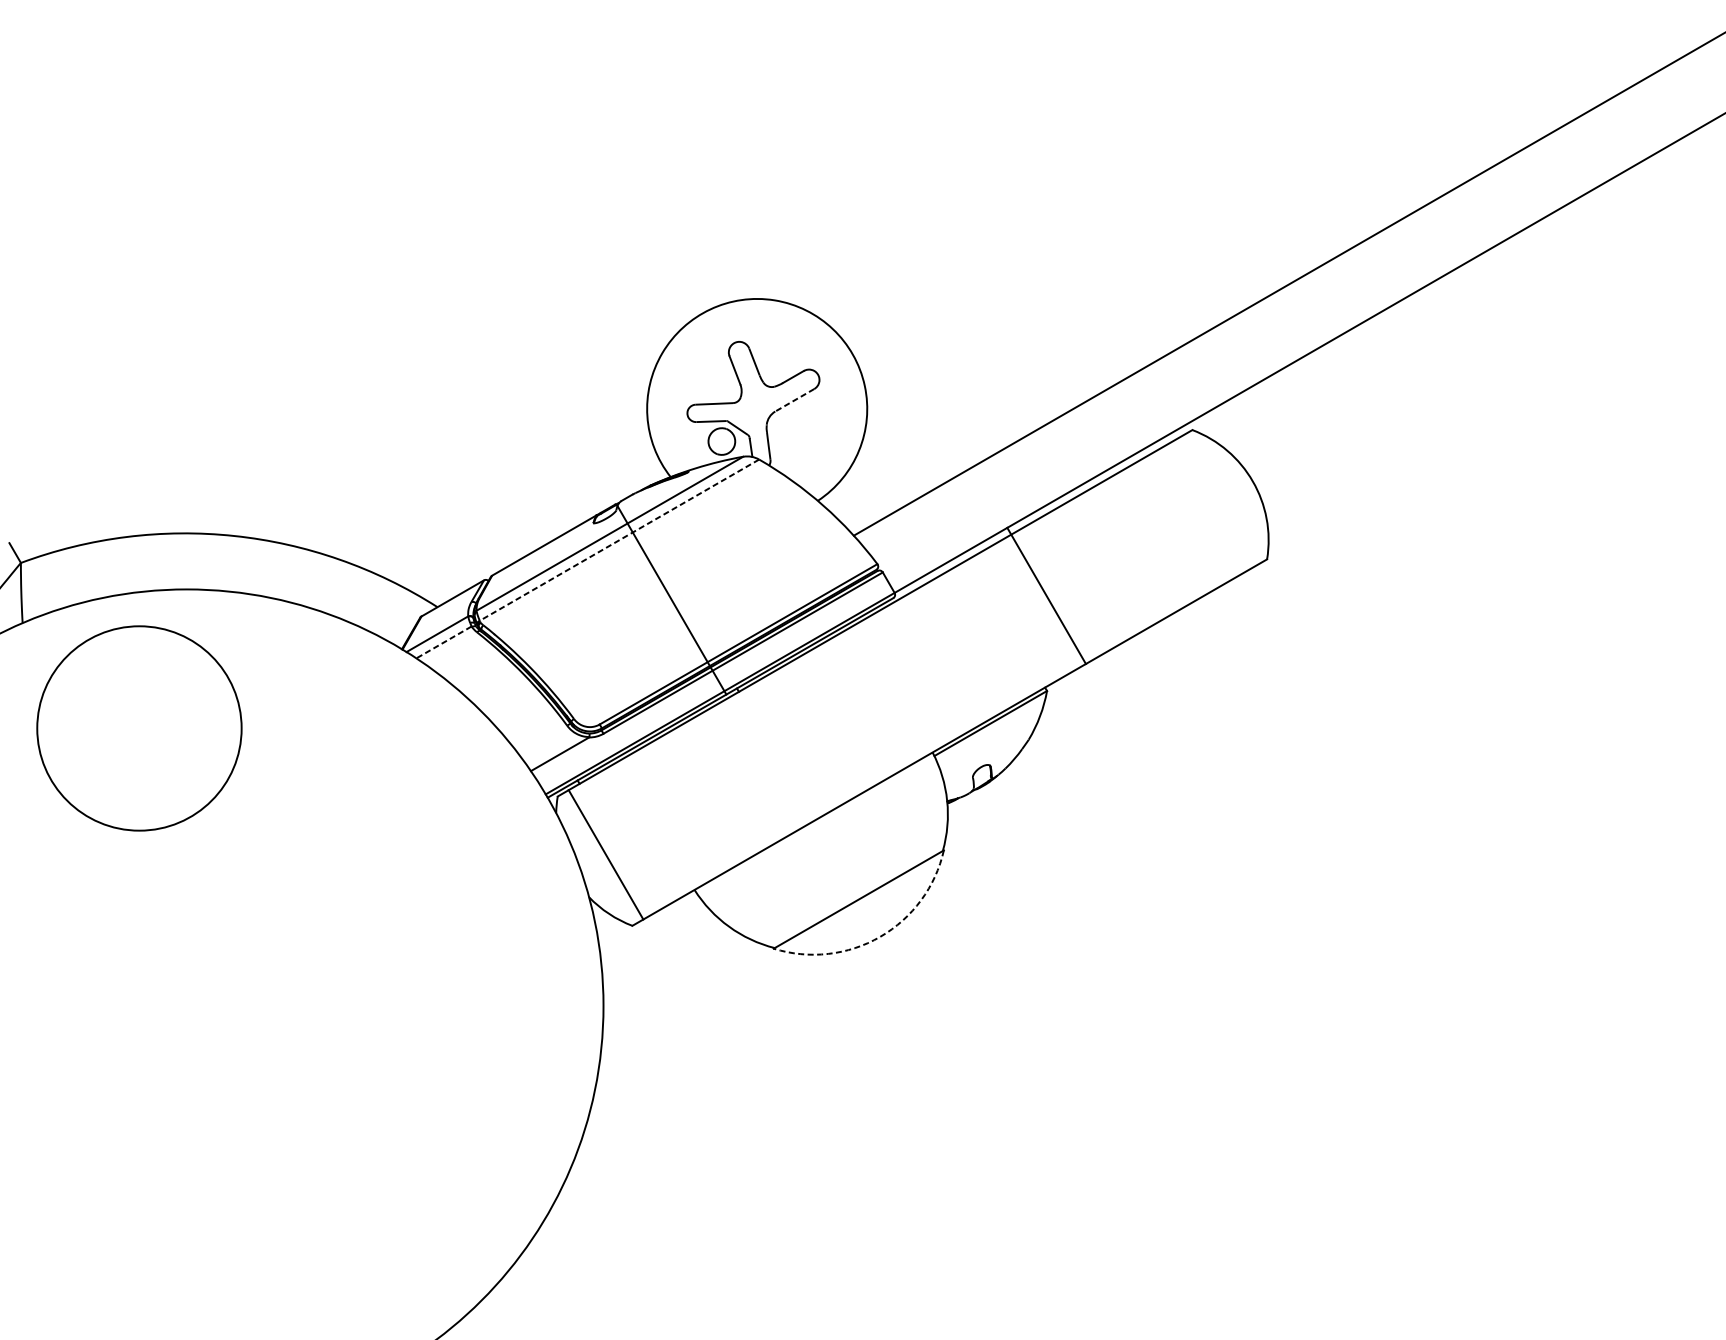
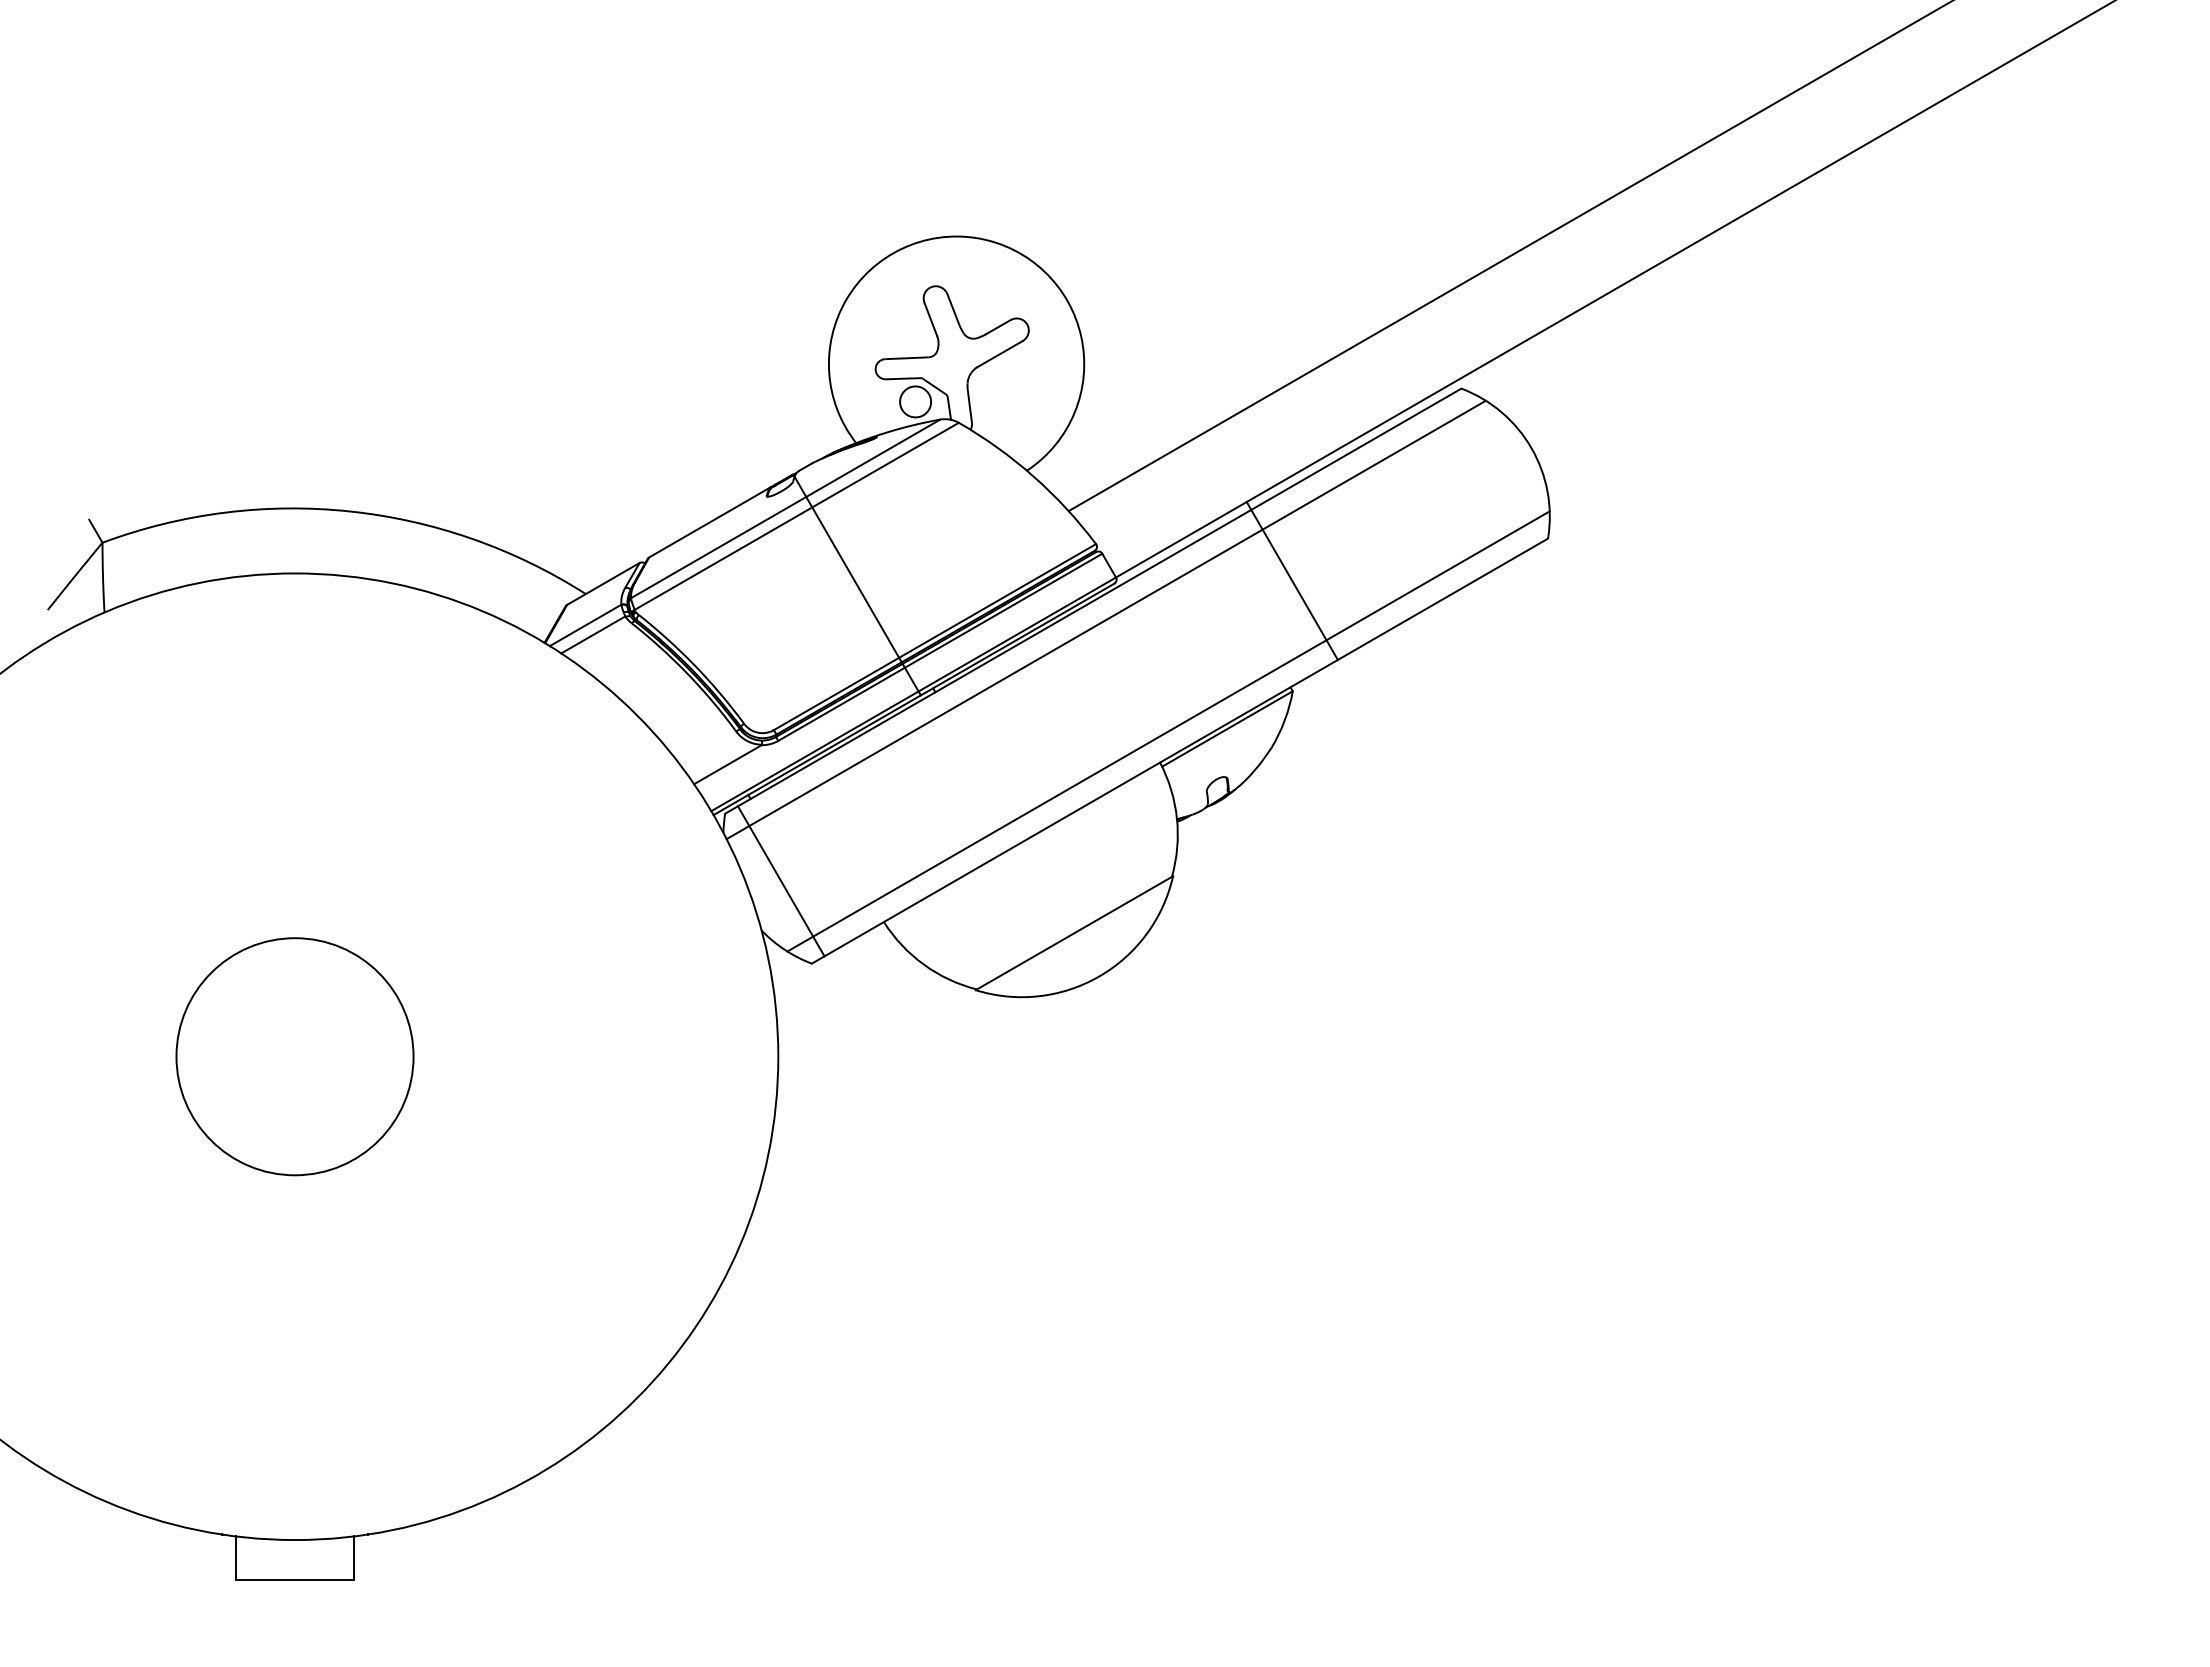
line: (794, 400) -> (999, 354), dashed -> solid
line: (619, 540) -> (796, 516), dashed -> solid
line: (885, 629) -> (1105, 619), added
line: (444, 642) -> (593, 634), dashed -> solid
line: (939, 725) -> (1168, 731), added
circle: (139, 728) -> (294, 1056), moved
arc: (880, 936) -> (1099, 976), dashed -> solid

